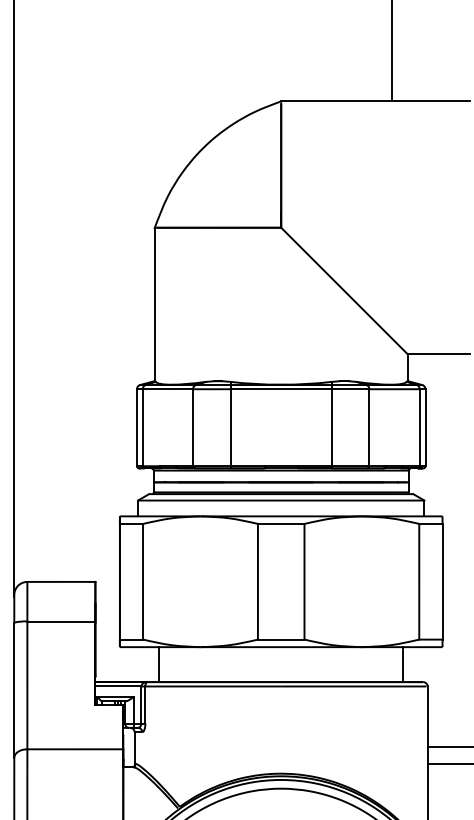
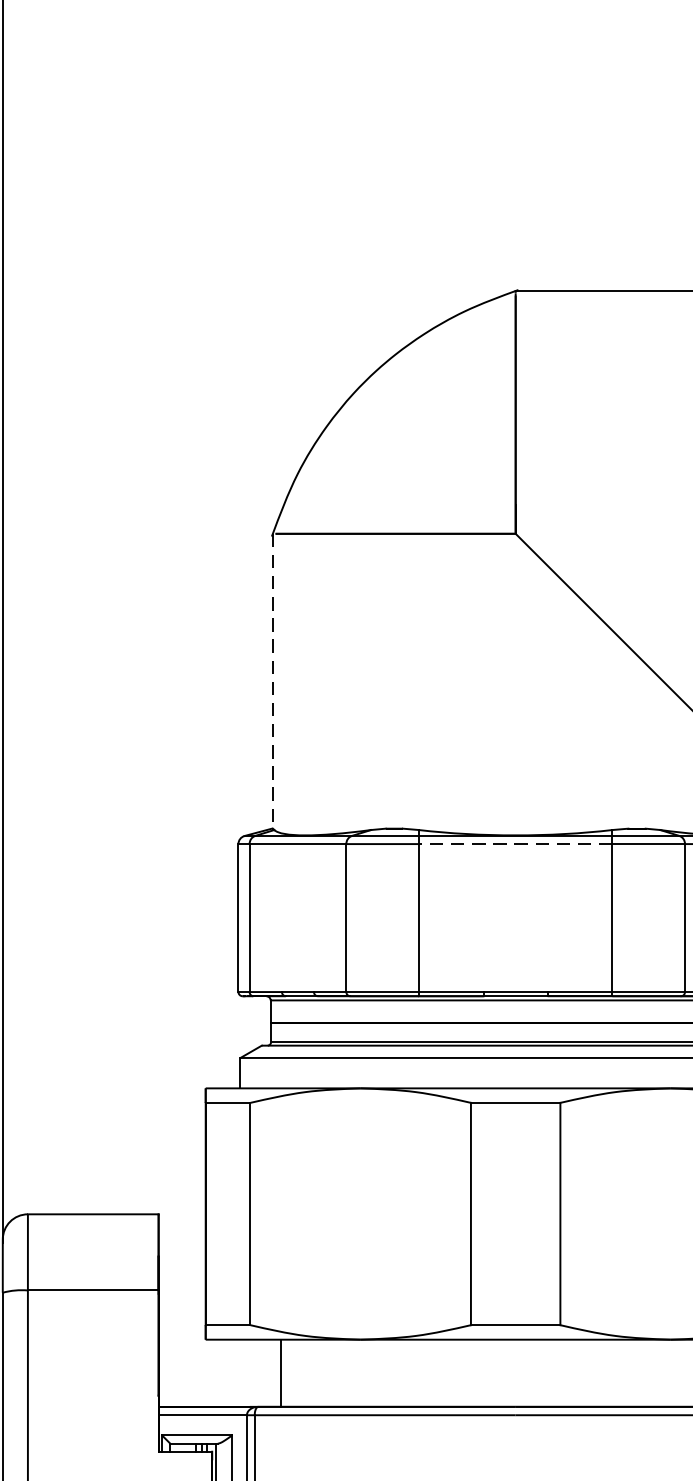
line: (154, 304) -> (272, 681), solid -> dashed
line: (280, 389) -> (514, 844), solid -> dashed

